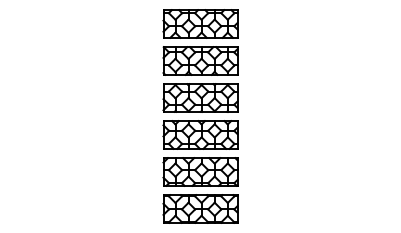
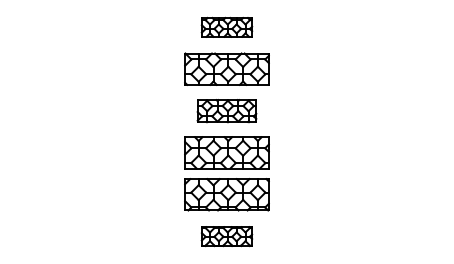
part: (200, 24) -> (226, 27), size x0.6
part: (200, 97) -> (226, 110), size x0.7
part: (200, 208) -> (226, 236), size x0.6

